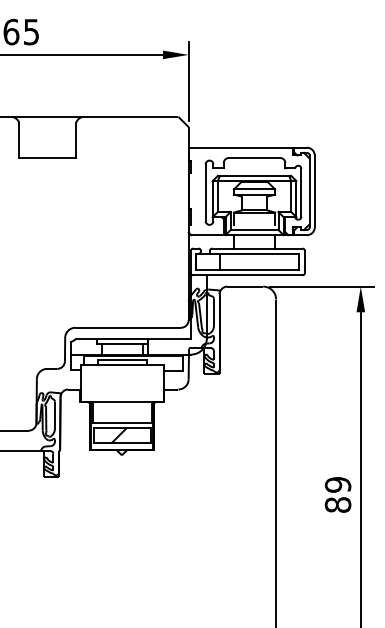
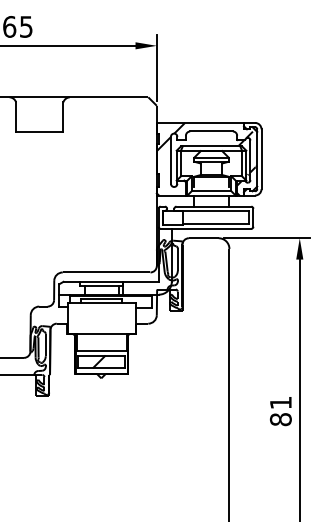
hatch: (248, 185) -> (206, 154), added
text: (337, 484) -> (280, 402), 89 -> 81

